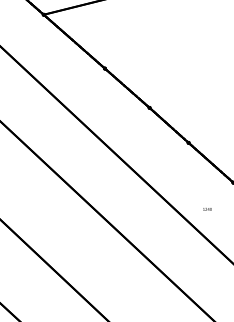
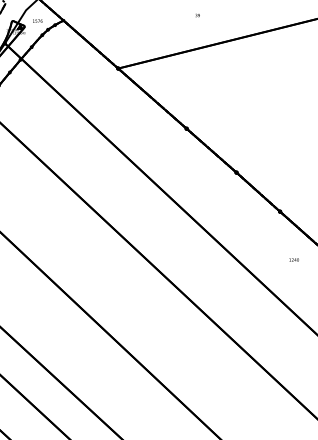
text: (206, 208) -> (293, 259), moved

